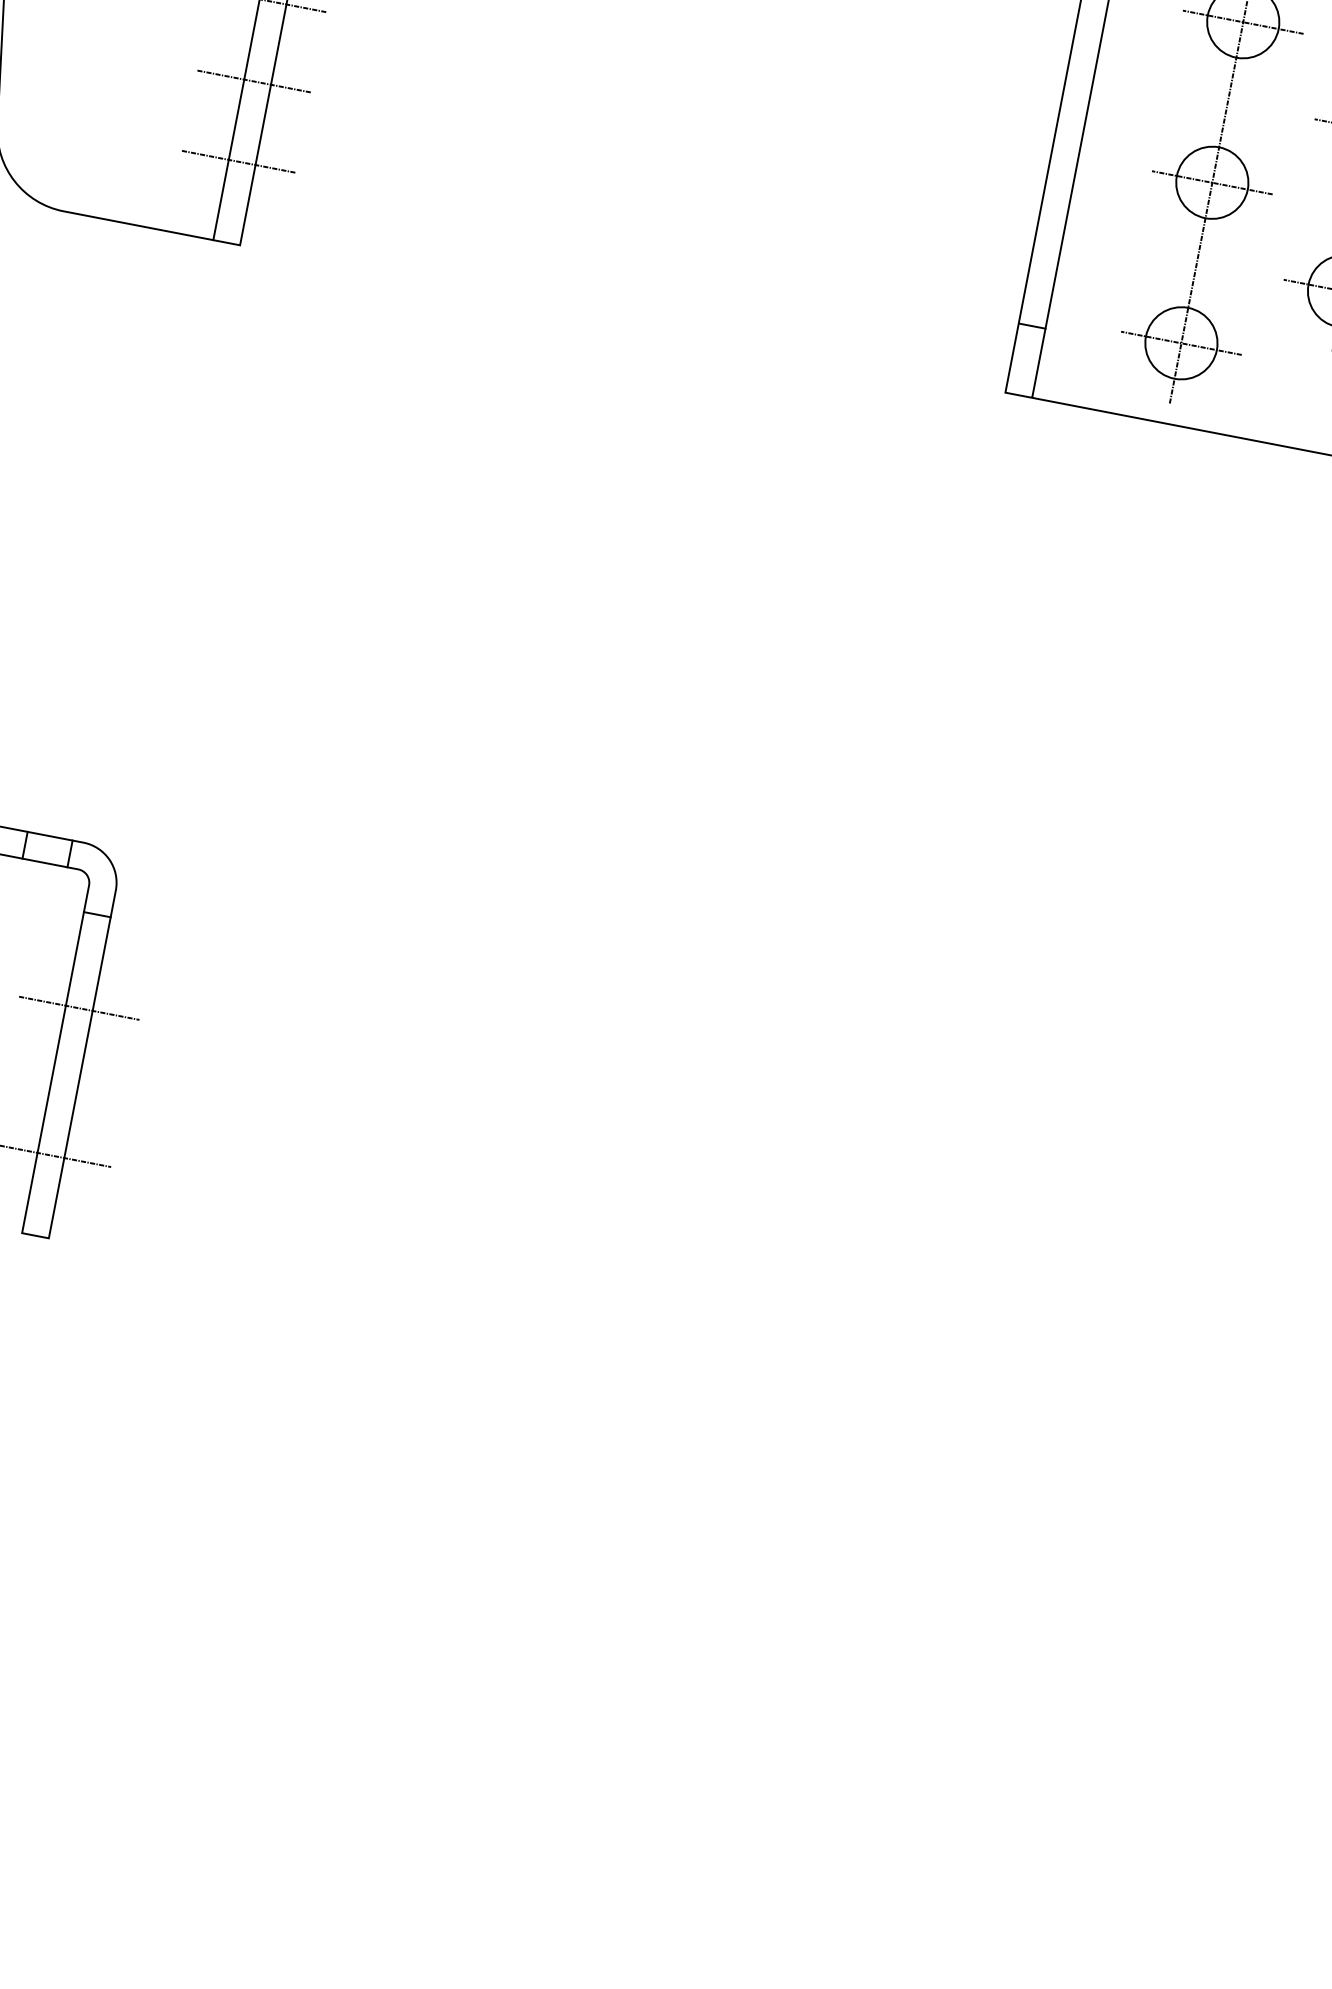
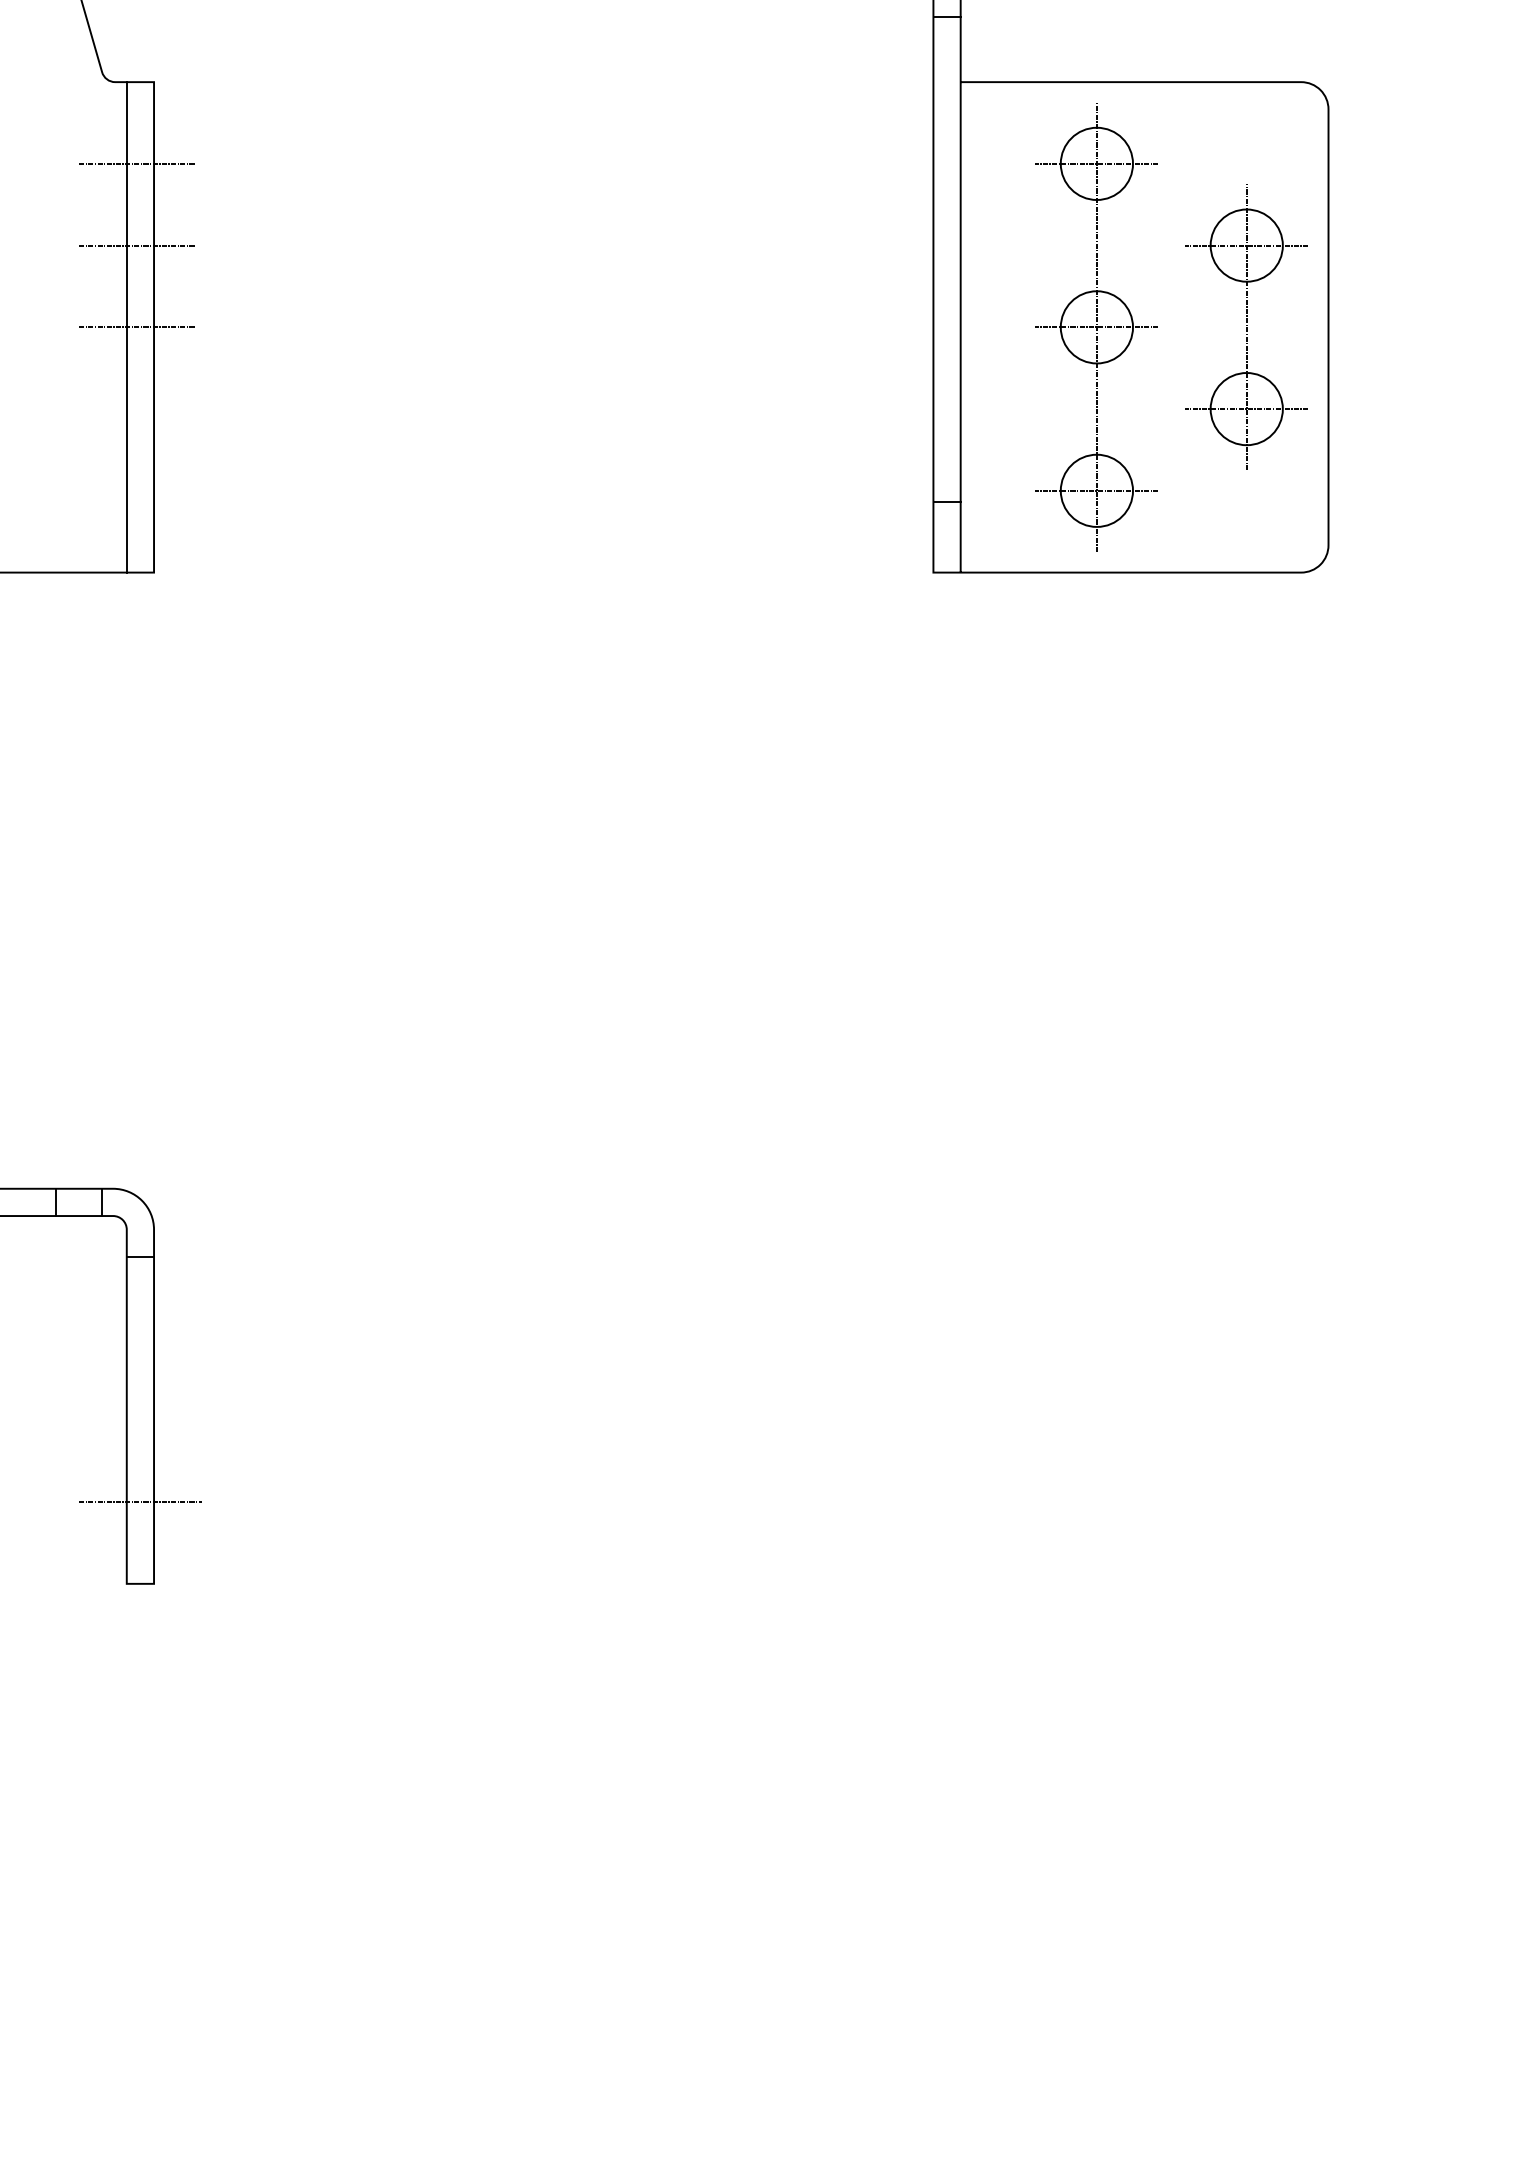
line: (253, 81) -> (136, 409), removed
line: (238, 161) -> (136, 490), removed
line: (79, 1008) -> (140, 1352), removed

